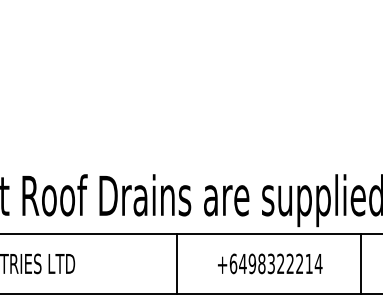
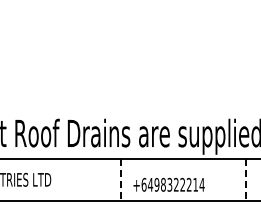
line: (176, 263) -> (120, 179), solid -> dashed
text: (269, 263) -> (168, 184), moved
line: (361, 263) -> (246, 179), solid -> dashed

